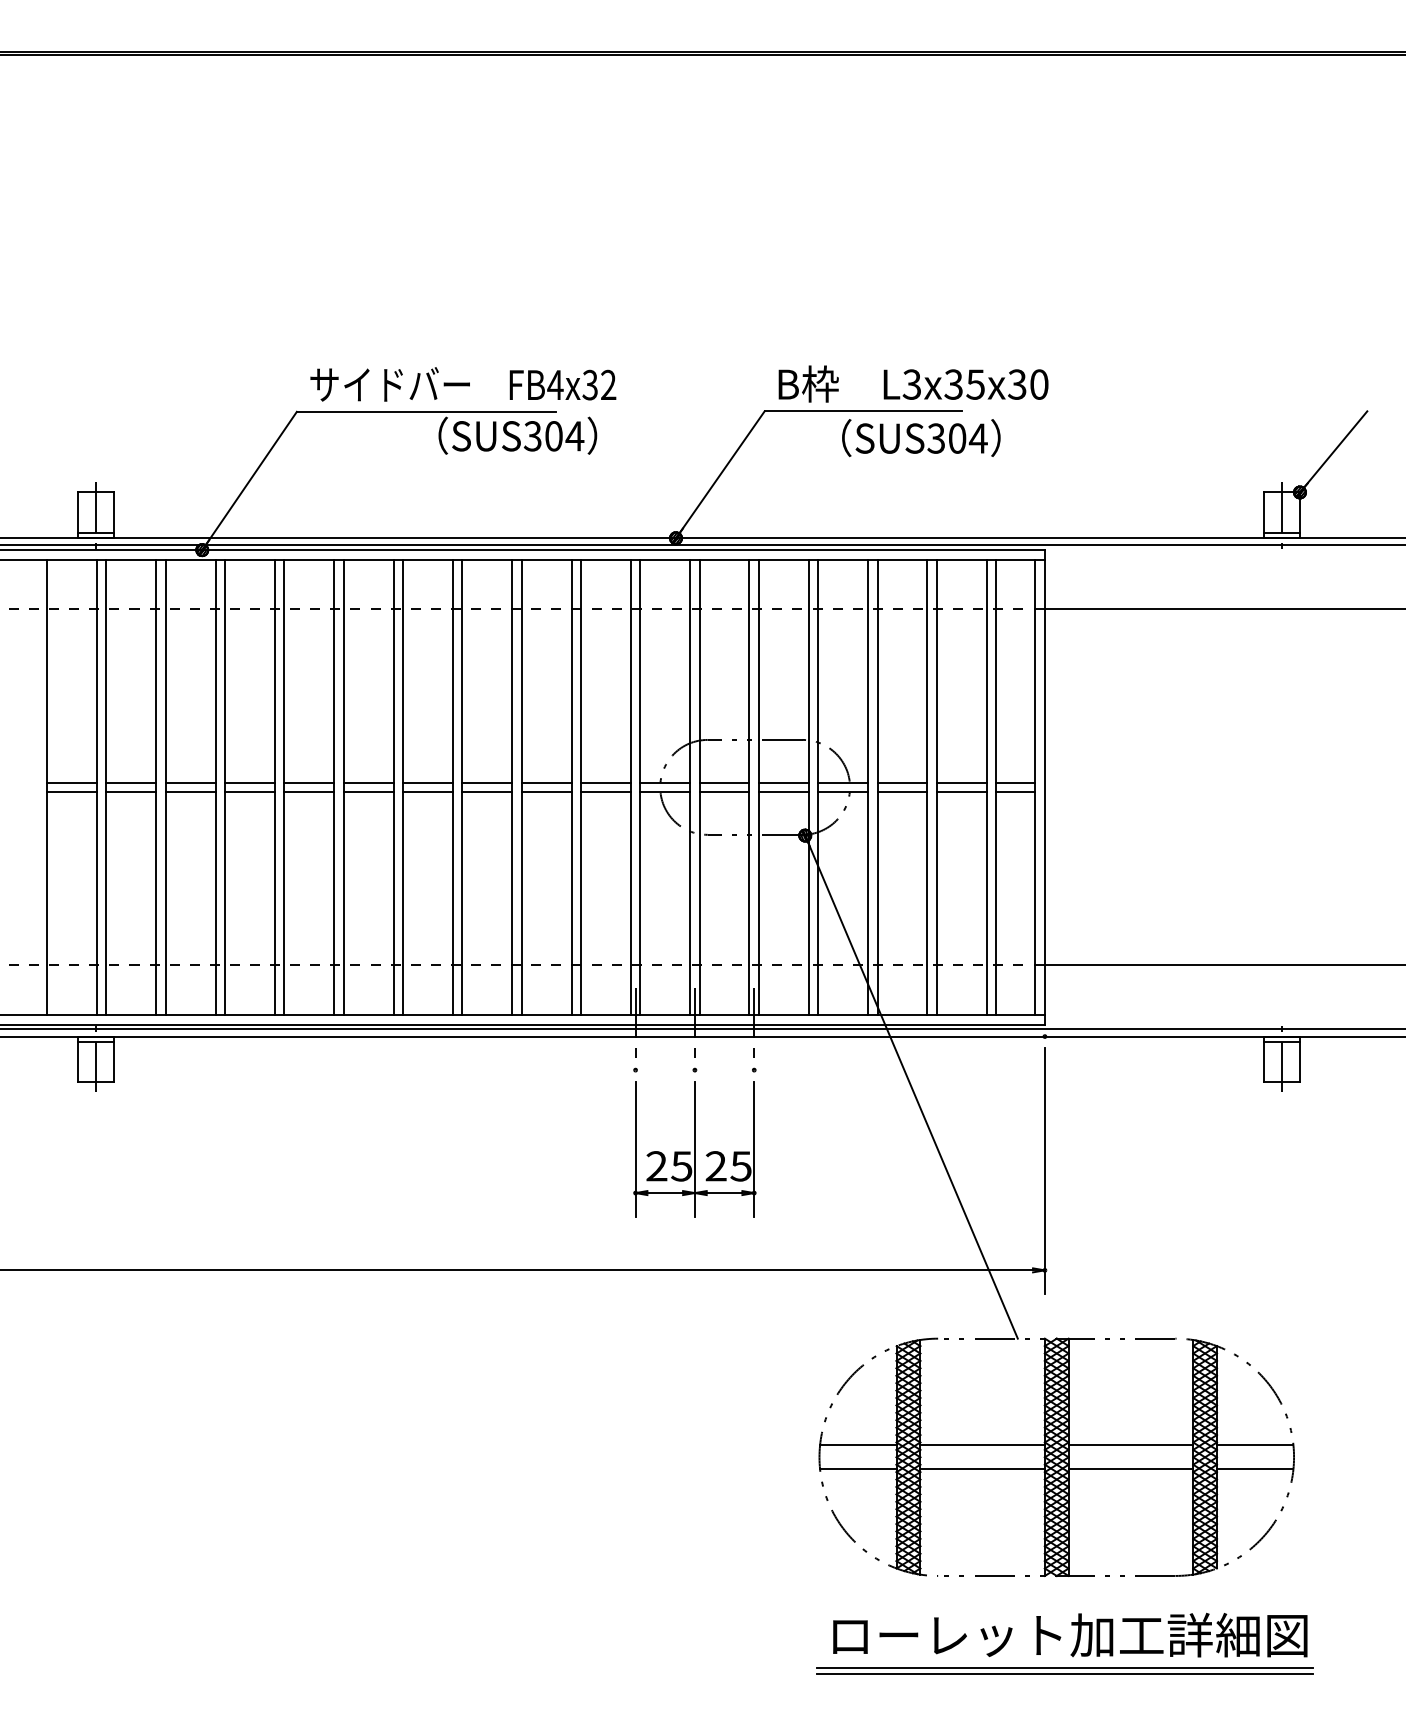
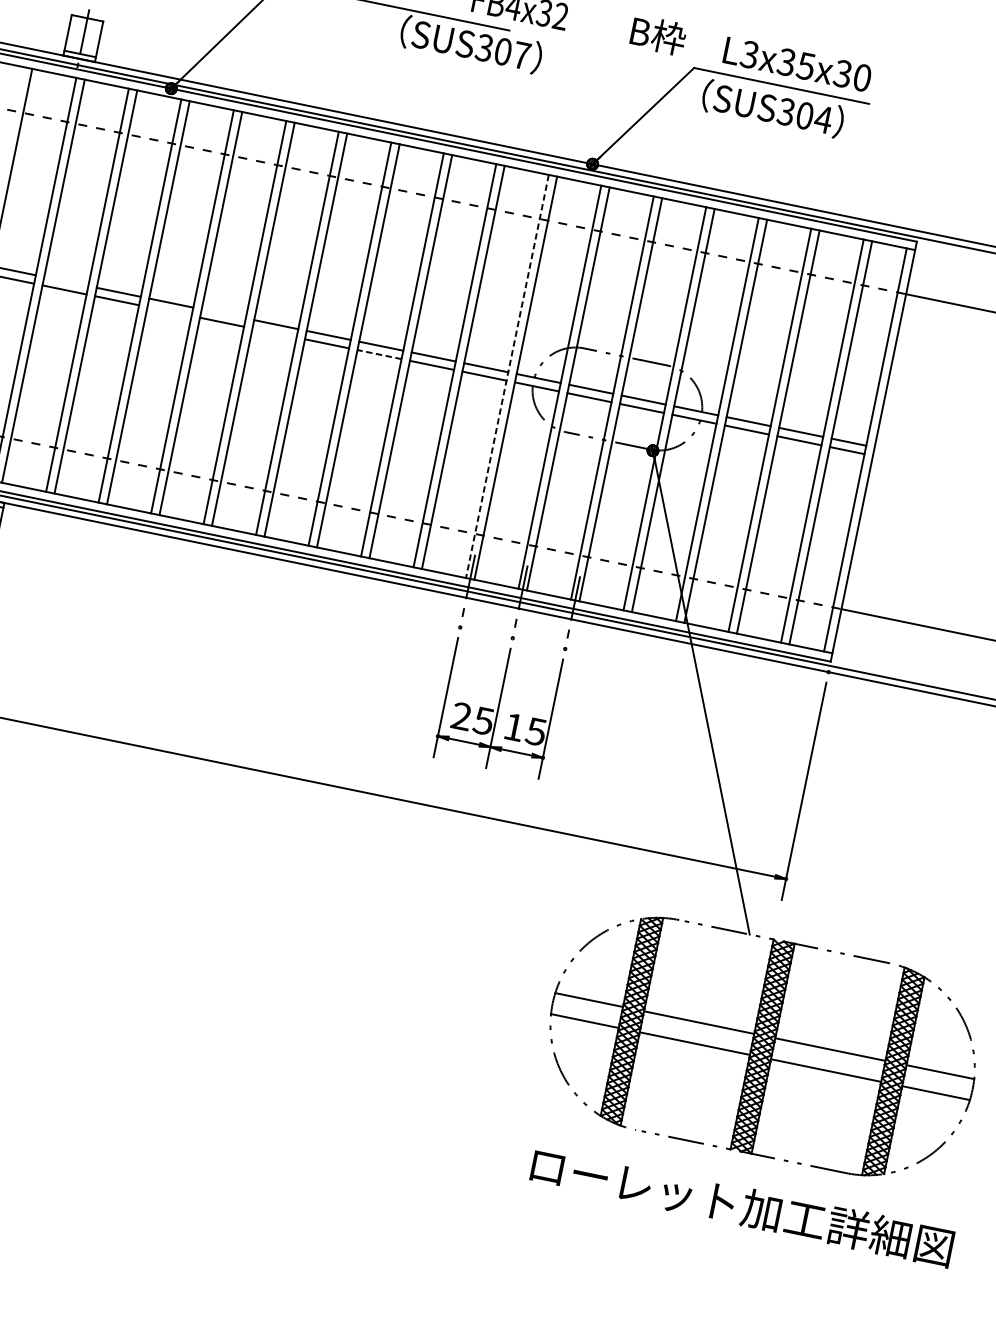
text: (913, 383) -> (751, 54), moved
text: (574, 436) -> (521, 55), SUS304 -> SUS307
text: (921, 438) -> (773, 109), moved
line: (131, 782) -> (66, 281), removed
line: (309, 782) -> (223, 313), removed
line: (630, 787) -> (507, 376), solid -> dashed
line: (249, 792) -> (169, 311), removed
line: (368, 792) -> (274, 333), removed
line: (487, 792) -> (379, 354), solid -> dashed
text: (715, 1166) -> (513, 727), 25 -> 15
part: (1064, 1670) -> (730, 1236), removed

